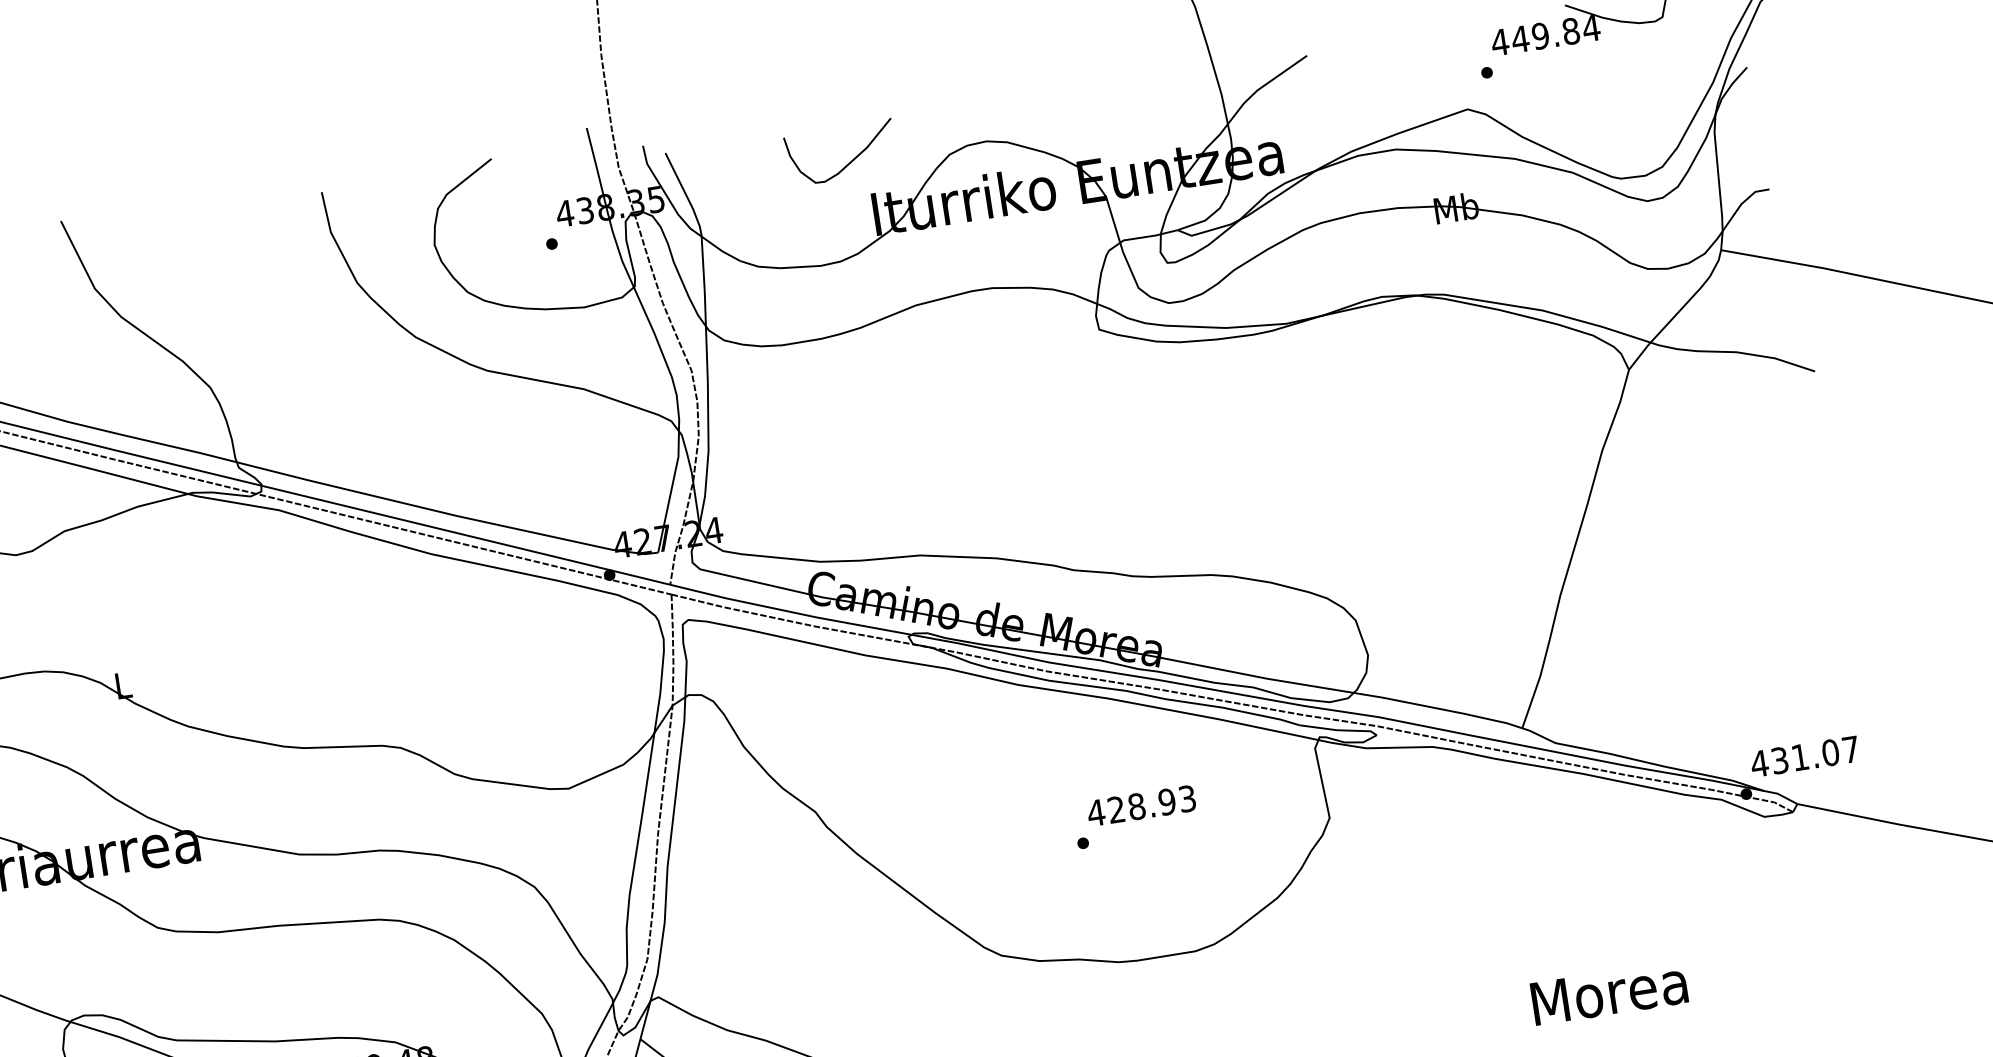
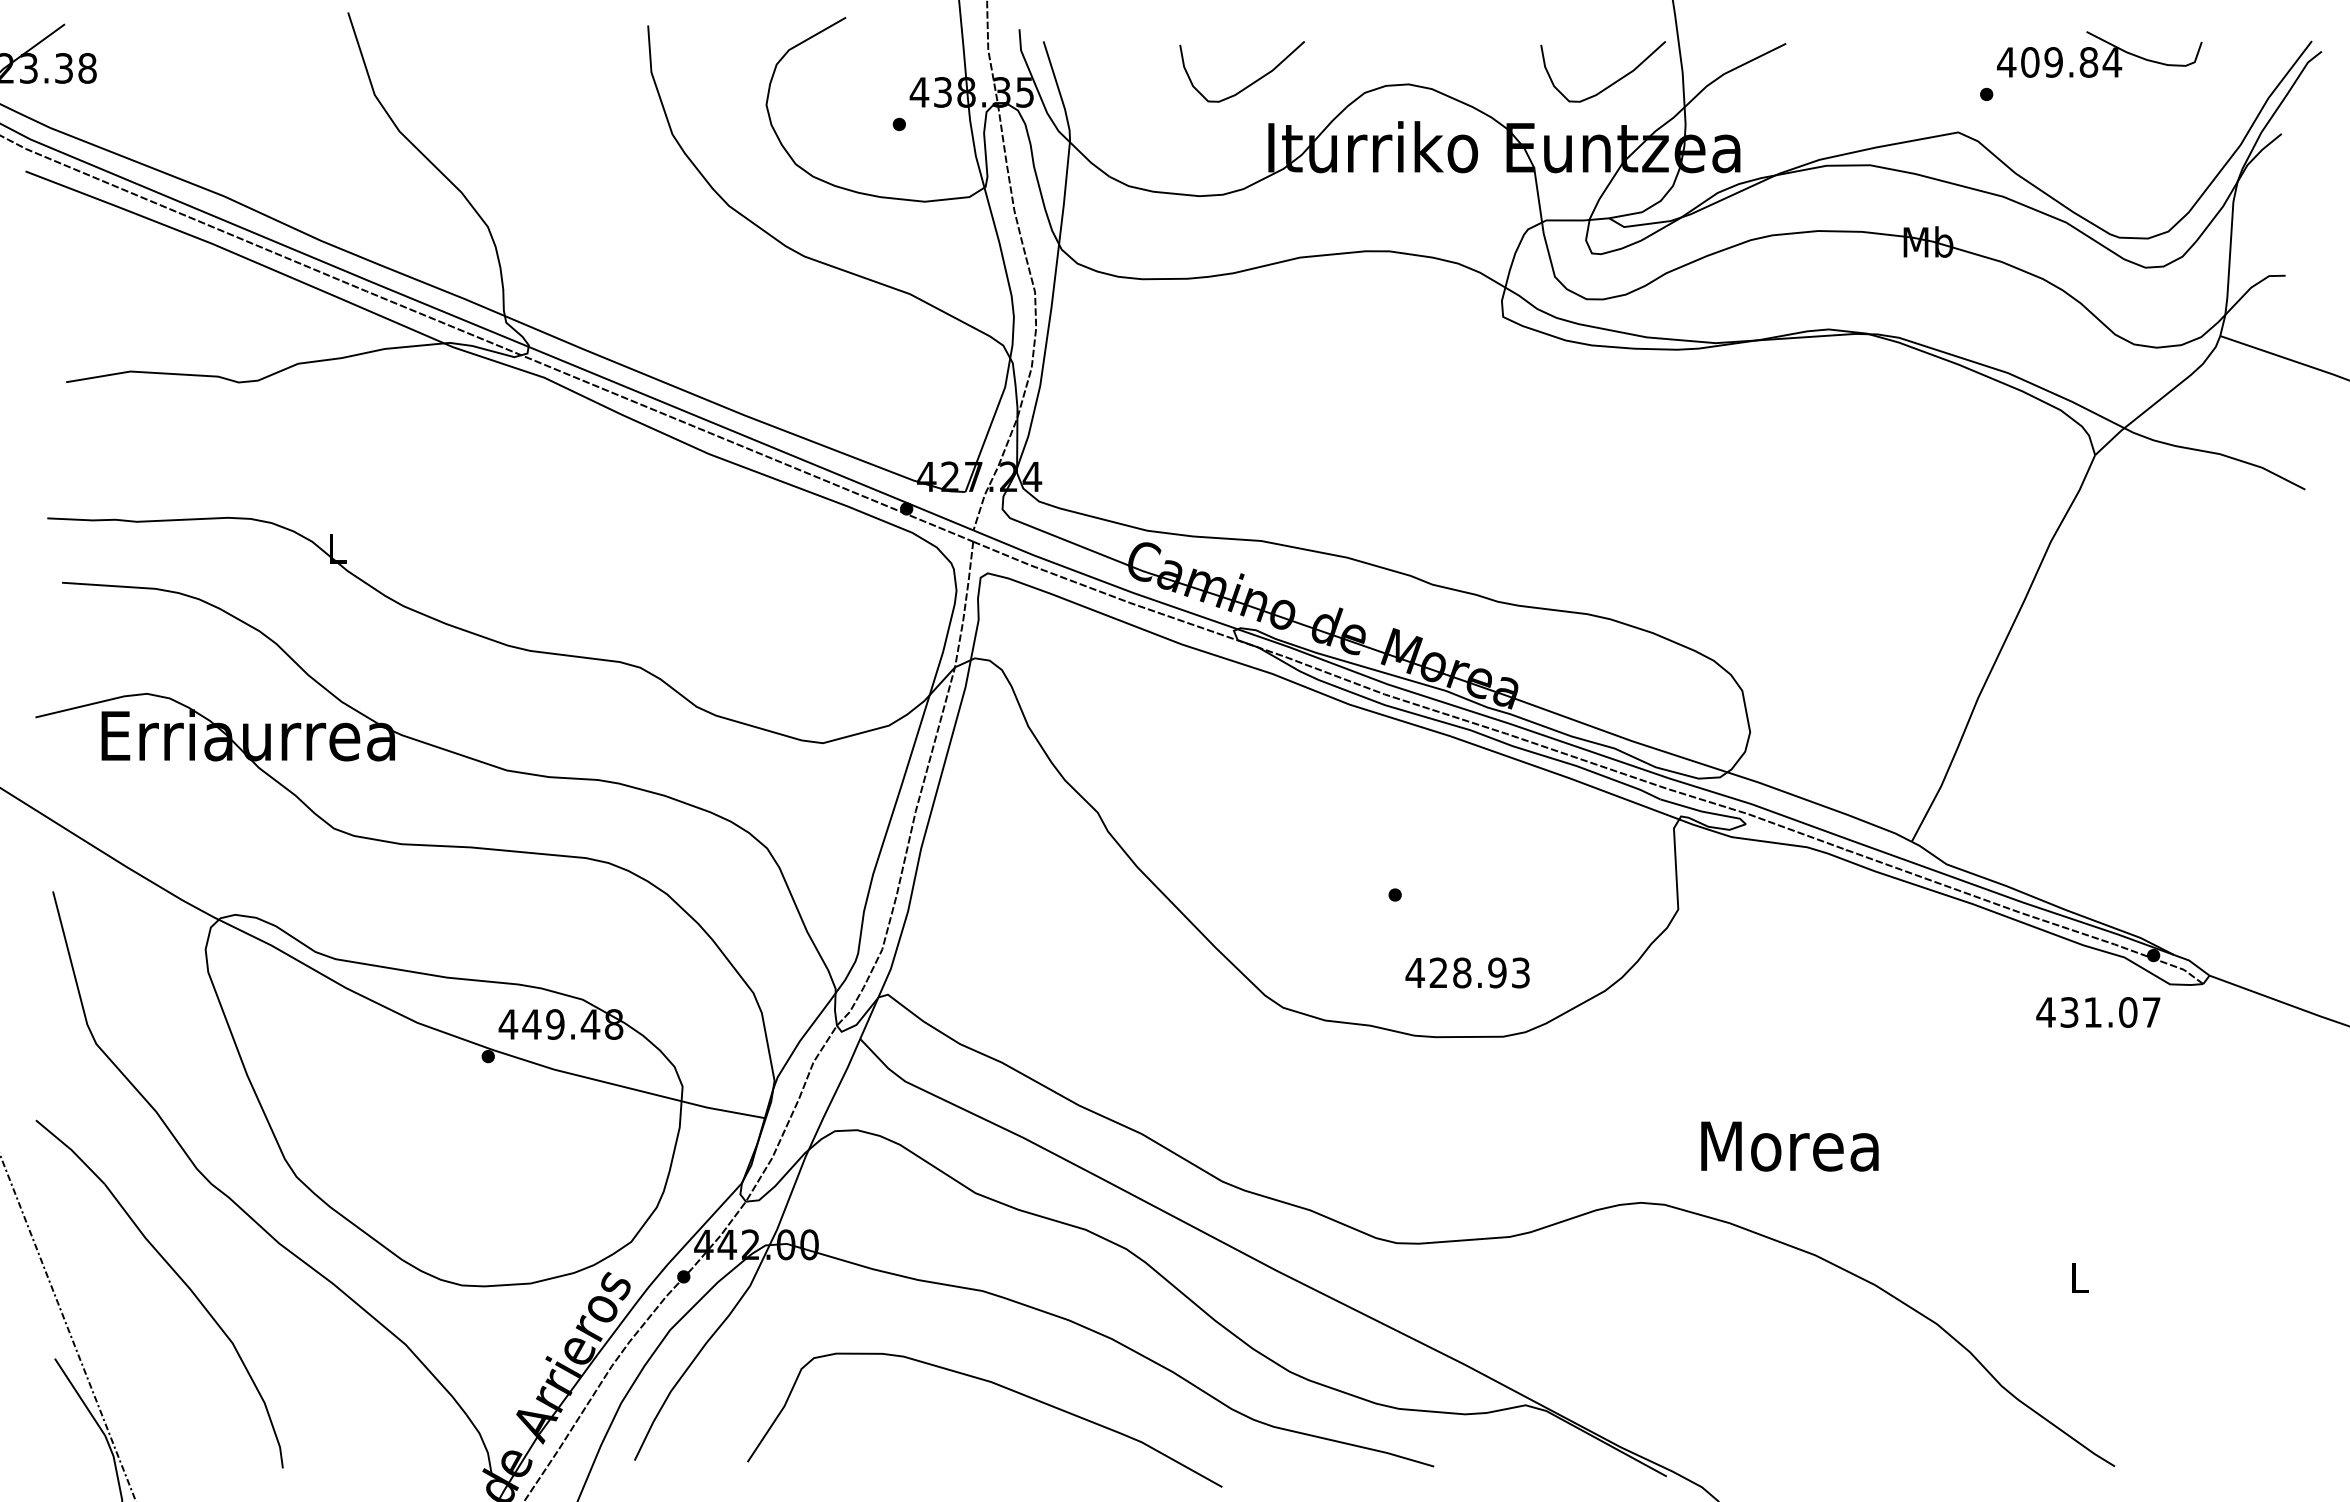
text: (1519, 39) -> (2029, 62), 449.84 -> 409.84
curve: (1161, 113) -> (1611, 83), added
text: (1805, 756) -> (2098, 1012), moved
text: (1141, 805) -> (1467, 972), moved
text: (1609, 993) -> (1789, 1146), moved

